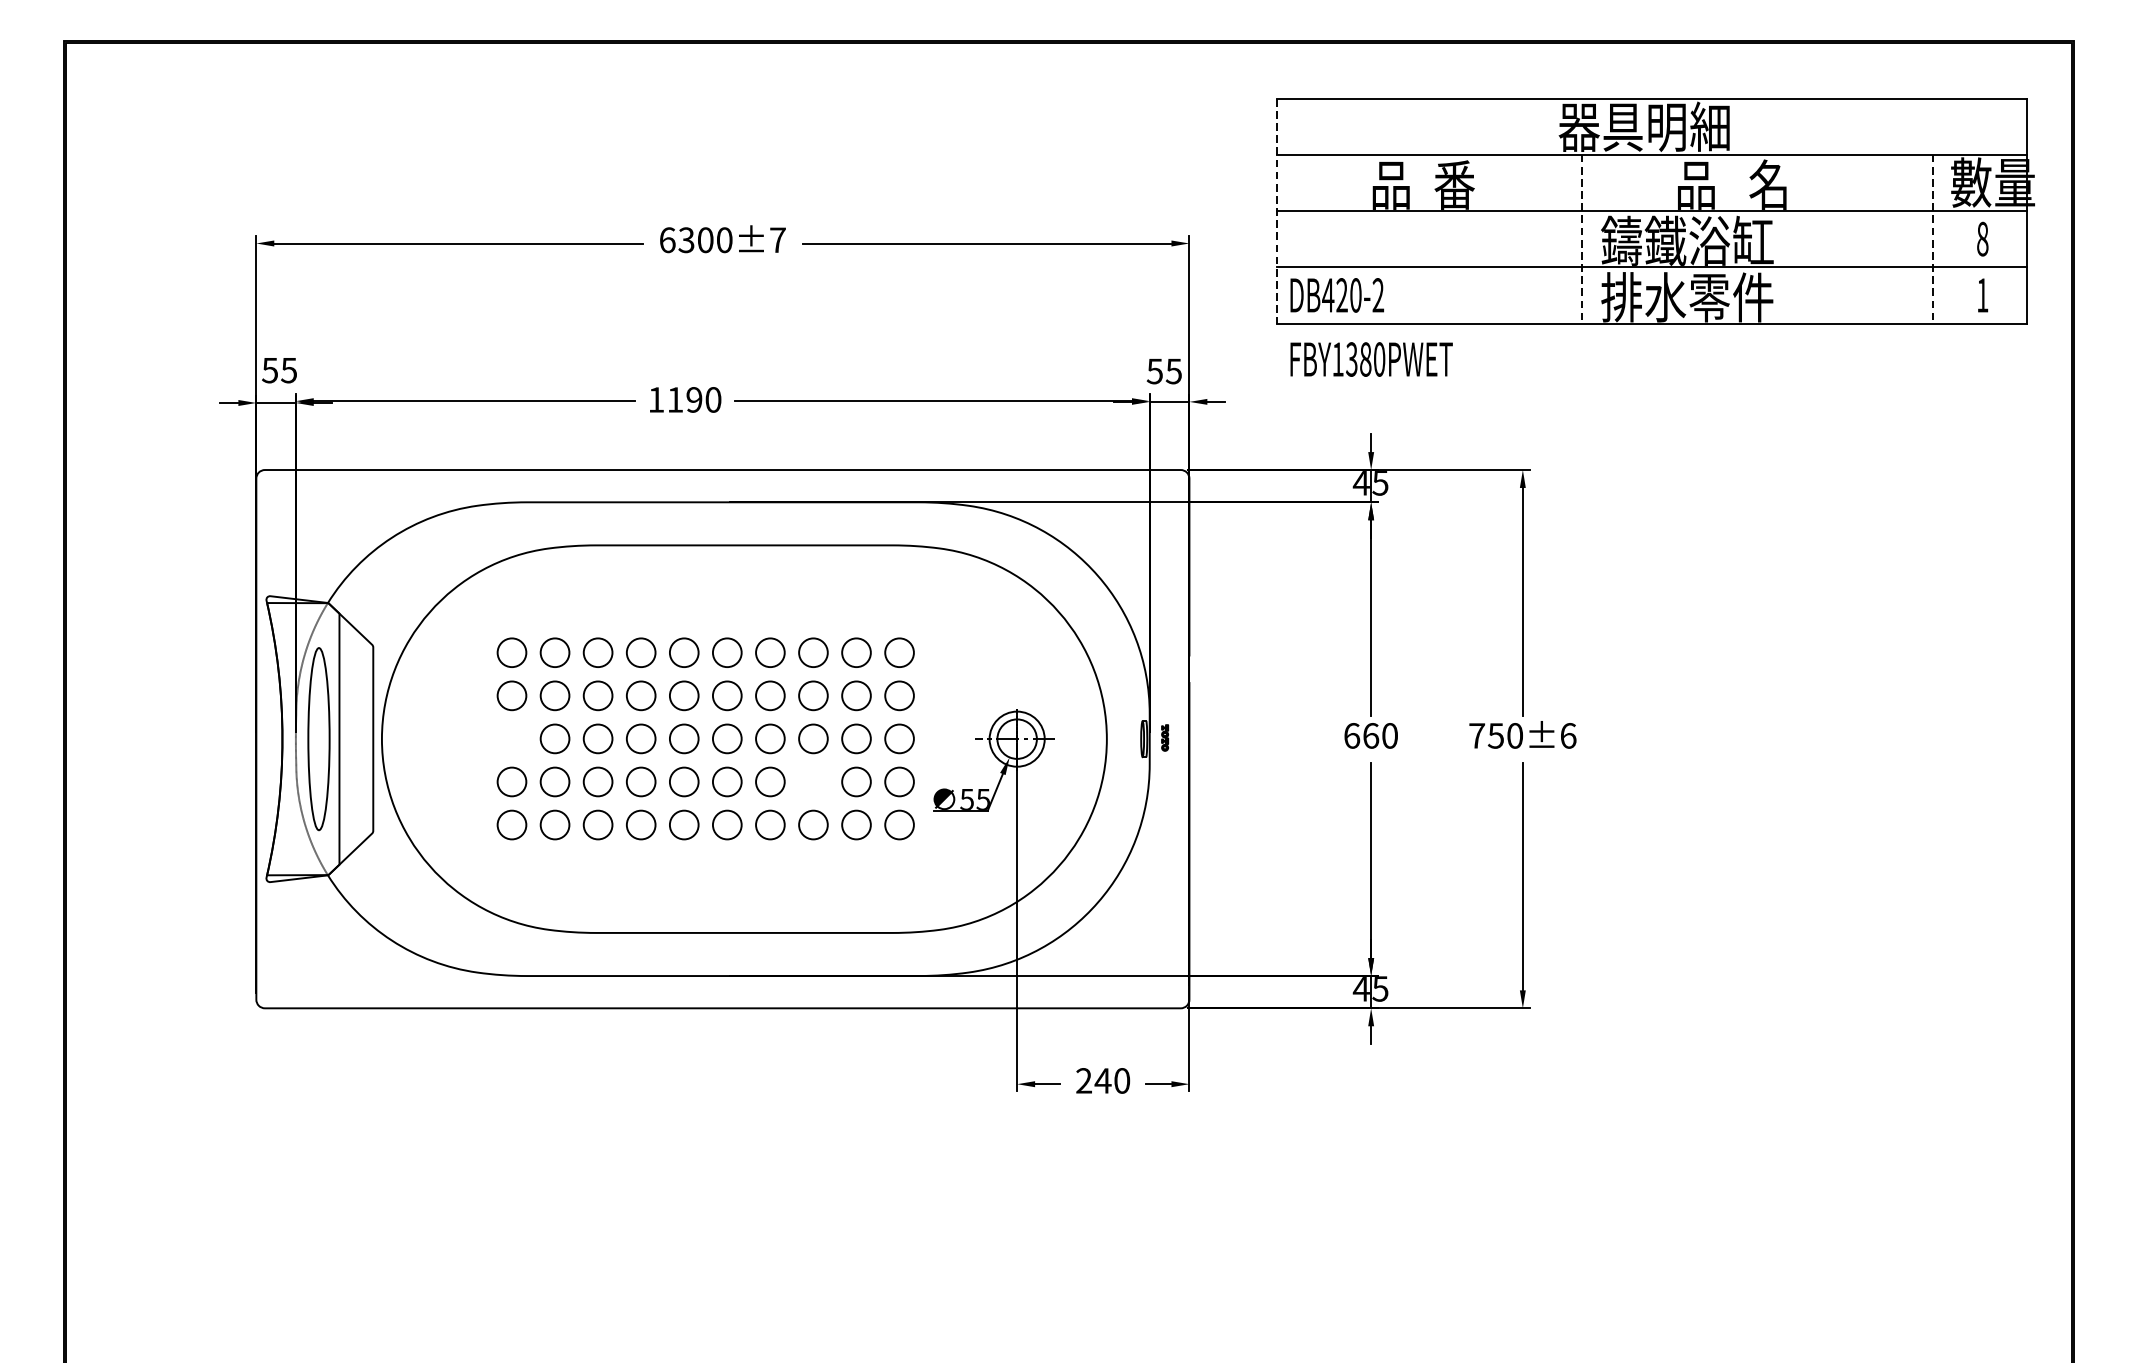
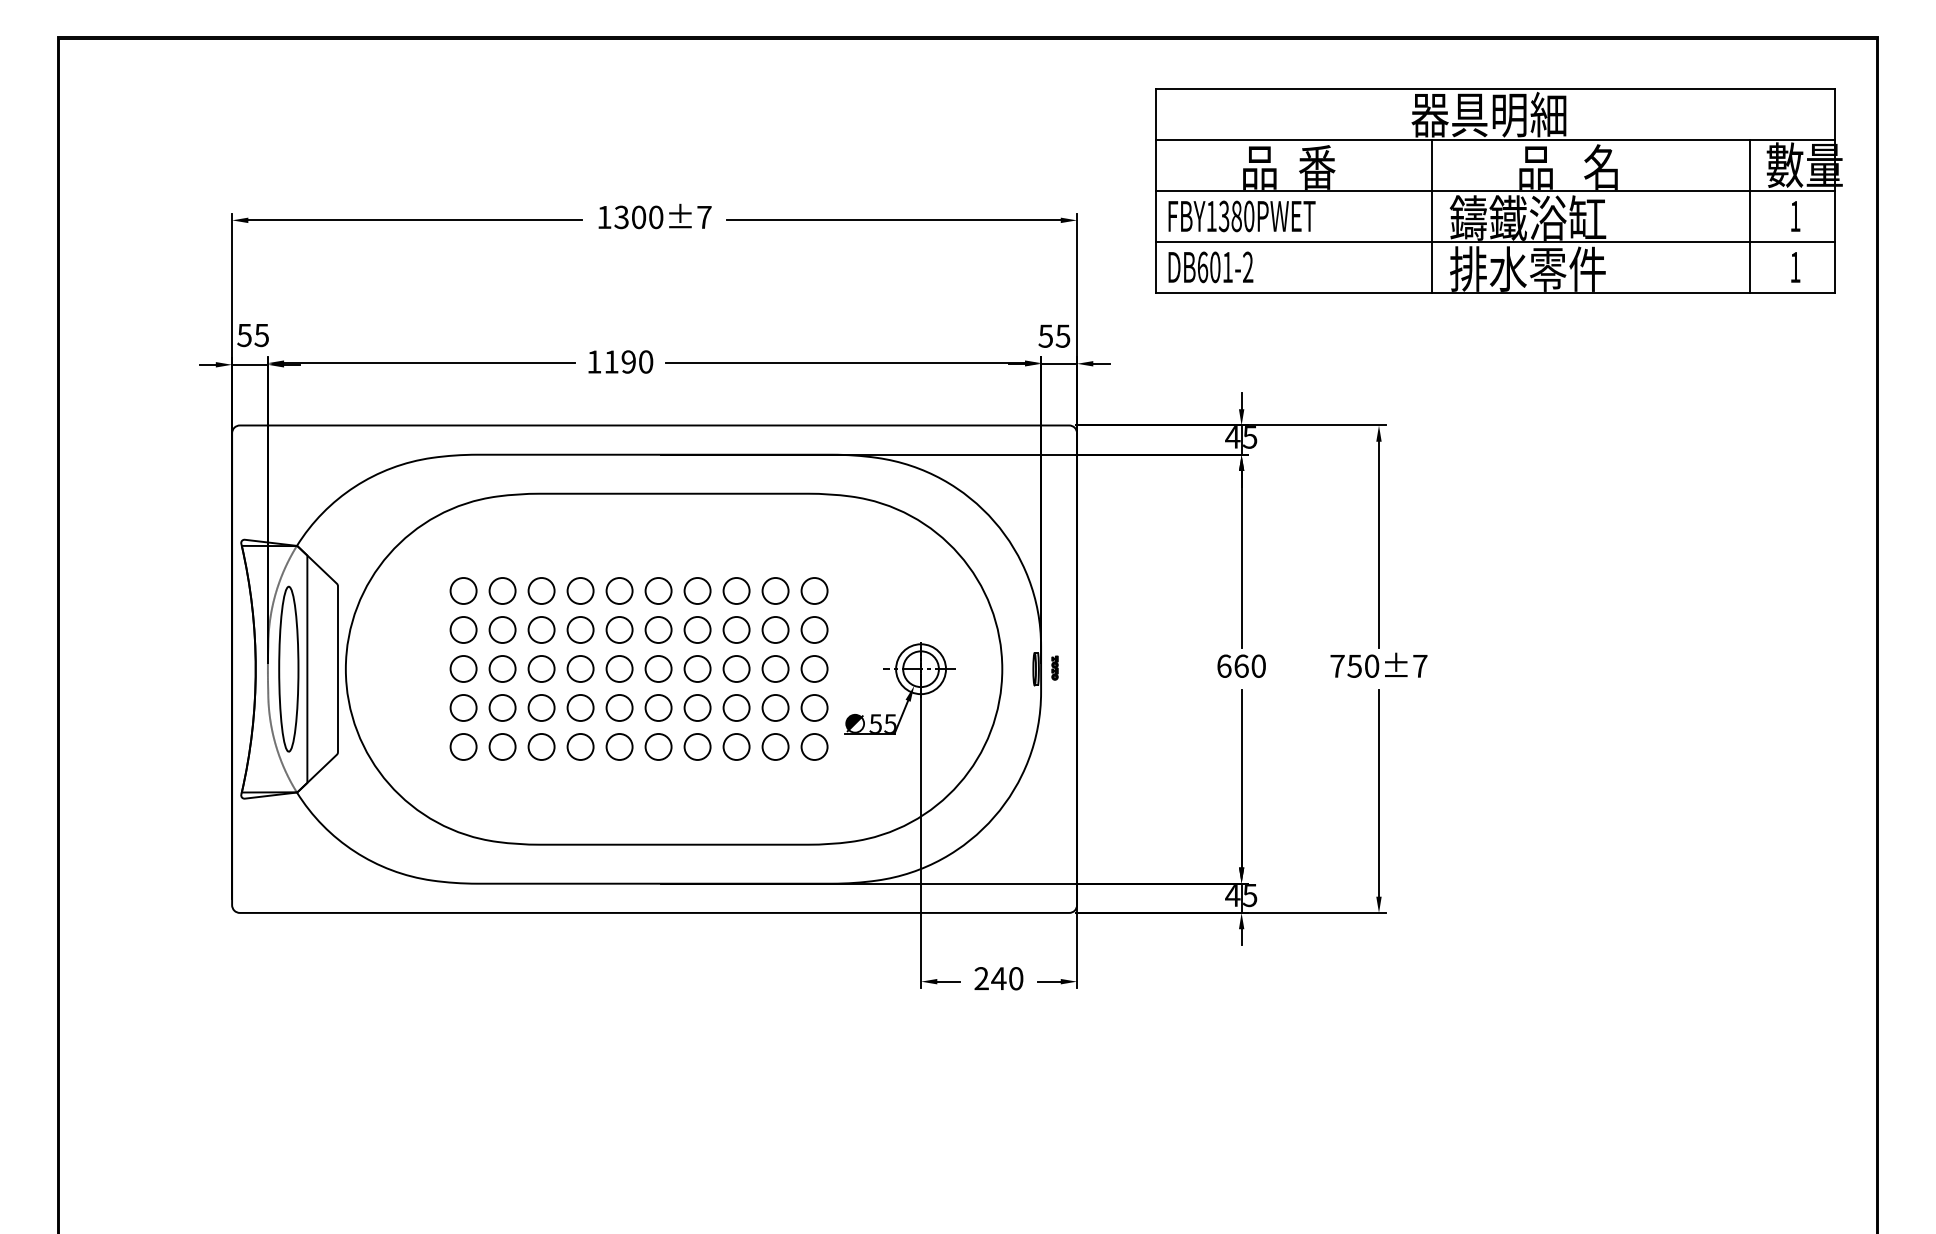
line: (1277, 211) -> (1156, 191), dashed -> solid
line: (1581, 239) -> (1432, 216), dashed -> solid
line: (1933, 239) -> (1750, 216), dashed -> solid
text: (1982, 239) -> (1795, 216), 8 -> 1
text: (667, 240) -> (604, 217), 6300±7 -> 1300±7
text: (1341, 295) -> (1214, 267), DB420-2 -> DB601-2
text: (1371, 359) -> (1241, 216), moved
text: (1568, 735) -> (1420, 665), 750±6 -> 750±7
circle: (511, 738) -> (463, 668), added
circle: (813, 781) -> (736, 707), added

